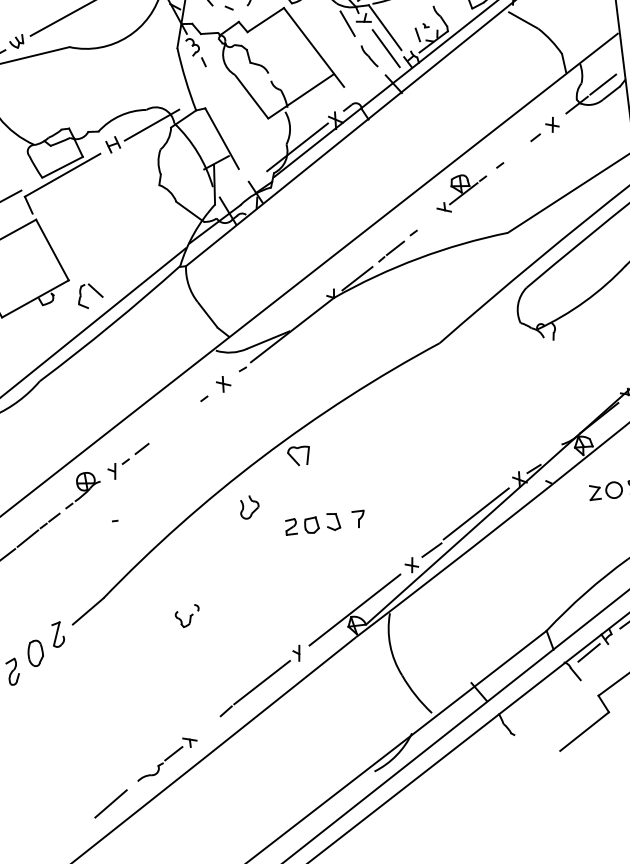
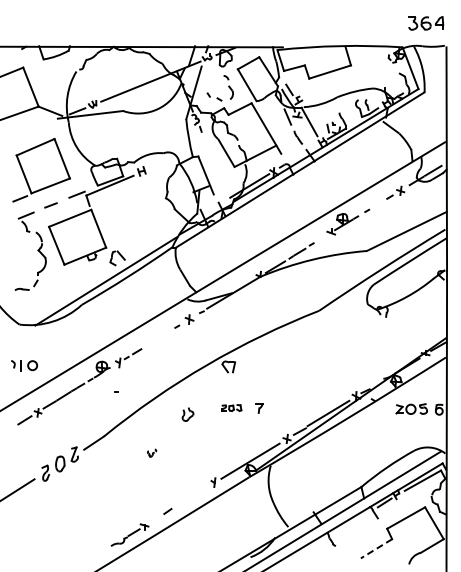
line: (385, 48) -> (308, 134), removed
line: (151, 125) -> (165, 162), removed
part: (248, 507) -> (187, 414), moved
part: (312, 523) -> (231, 407), size x0.6
part: (186, 617) -> (151, 453), size x0.6
line: (261, 681) -> (190, 496), removed
line: (584, 732) -> (376, 549), solid -> dashed
line: (110, 803) -> (93, 557), removed

